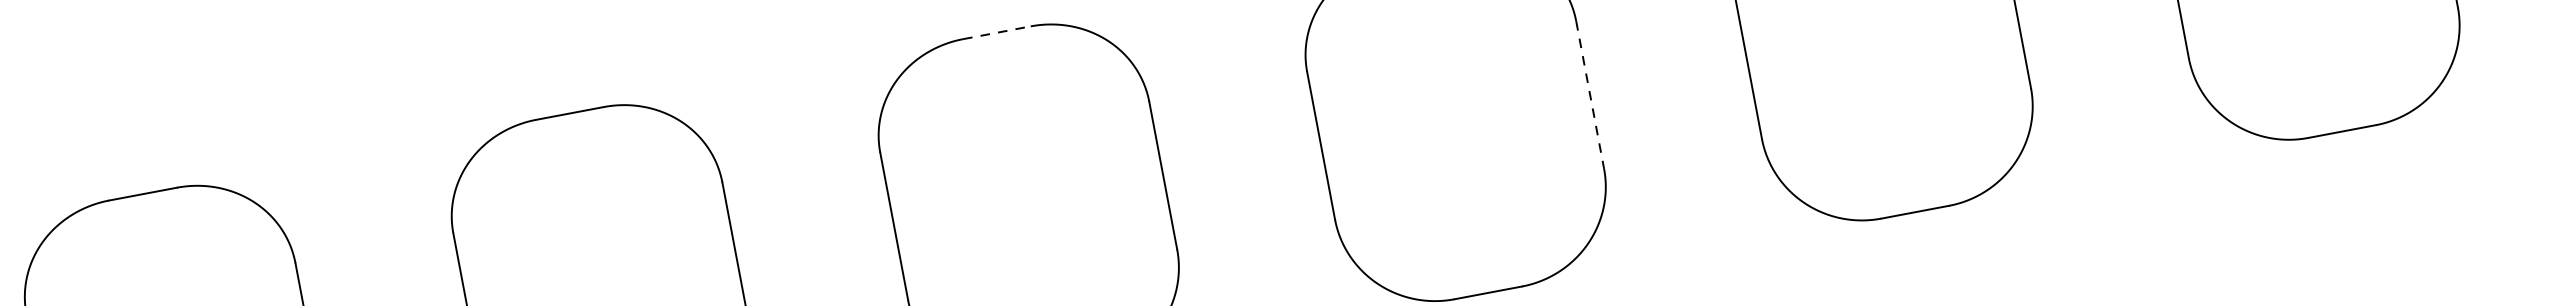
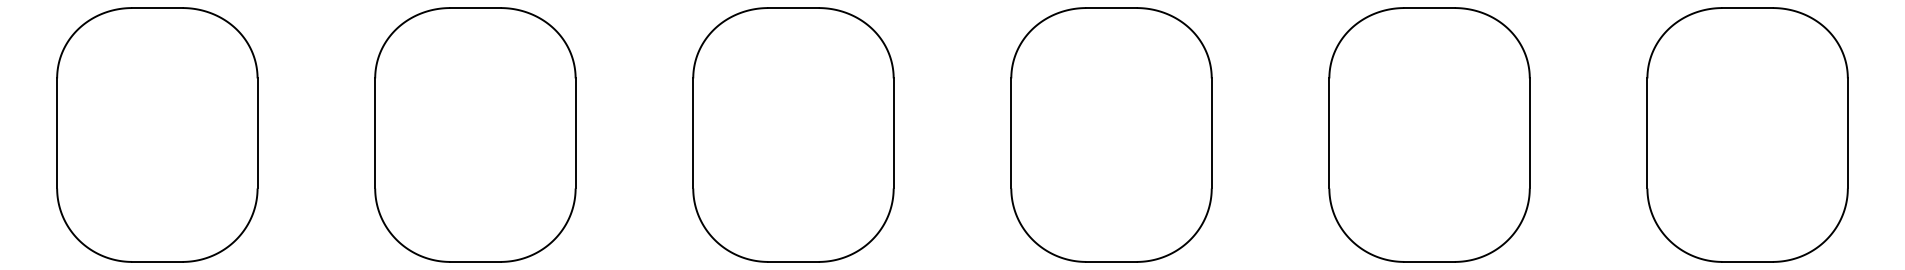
line: (997, 33) -> (793, 8), dashed -> solid
line: (1589, 95) -> (1211, 133), dashed -> solid

